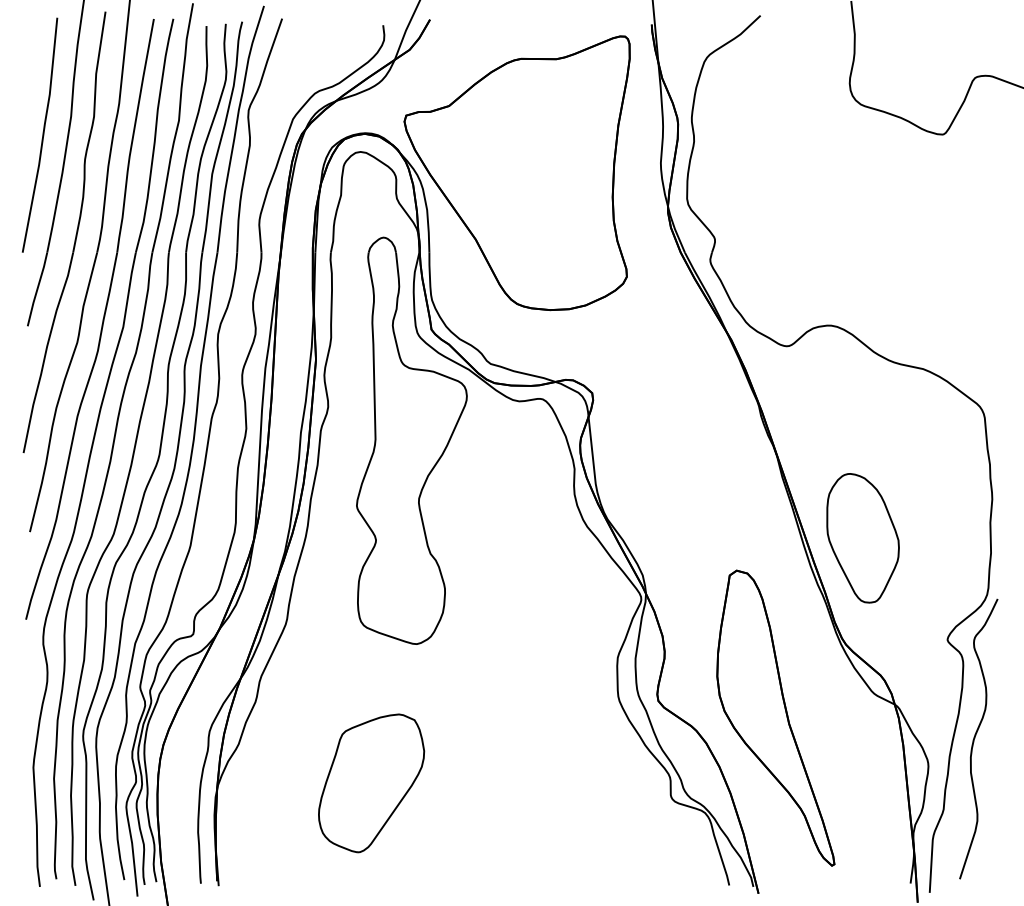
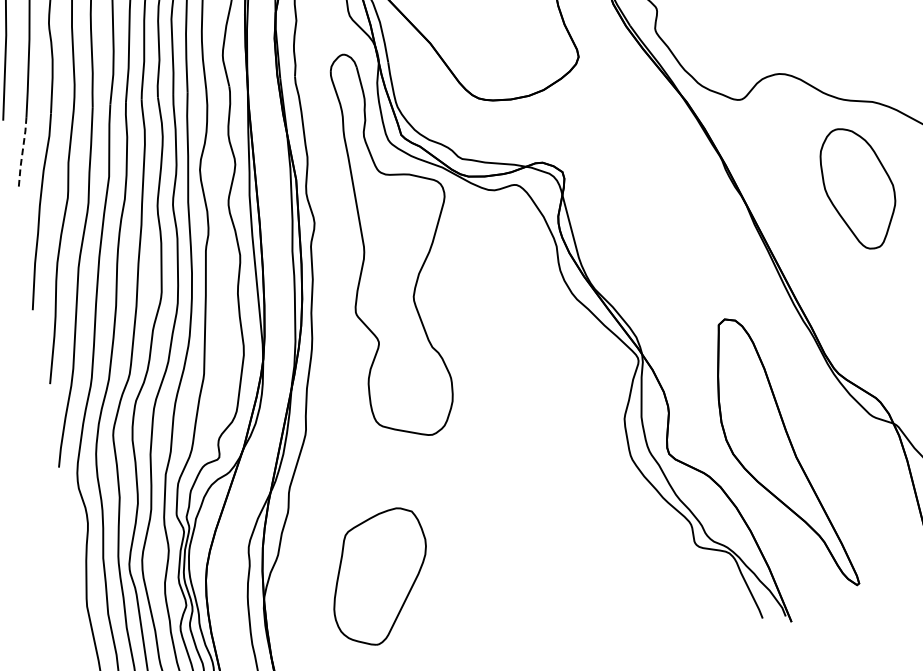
line: (37, 289) -> (22, 153), solid -> dashed
part: (862, 538) -> (858, 188), moved
part: (371, 783) -> (380, 577), moved

